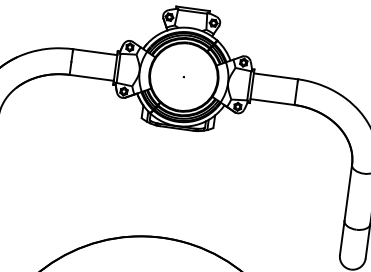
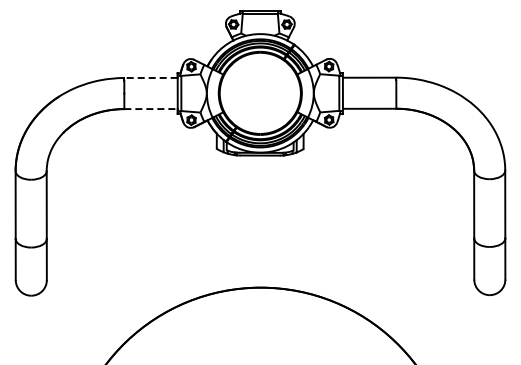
line: (95, 51) -> (151, 77), solid -> dashed
line: (92, 78) -> (151, 109), solid -> dashed

